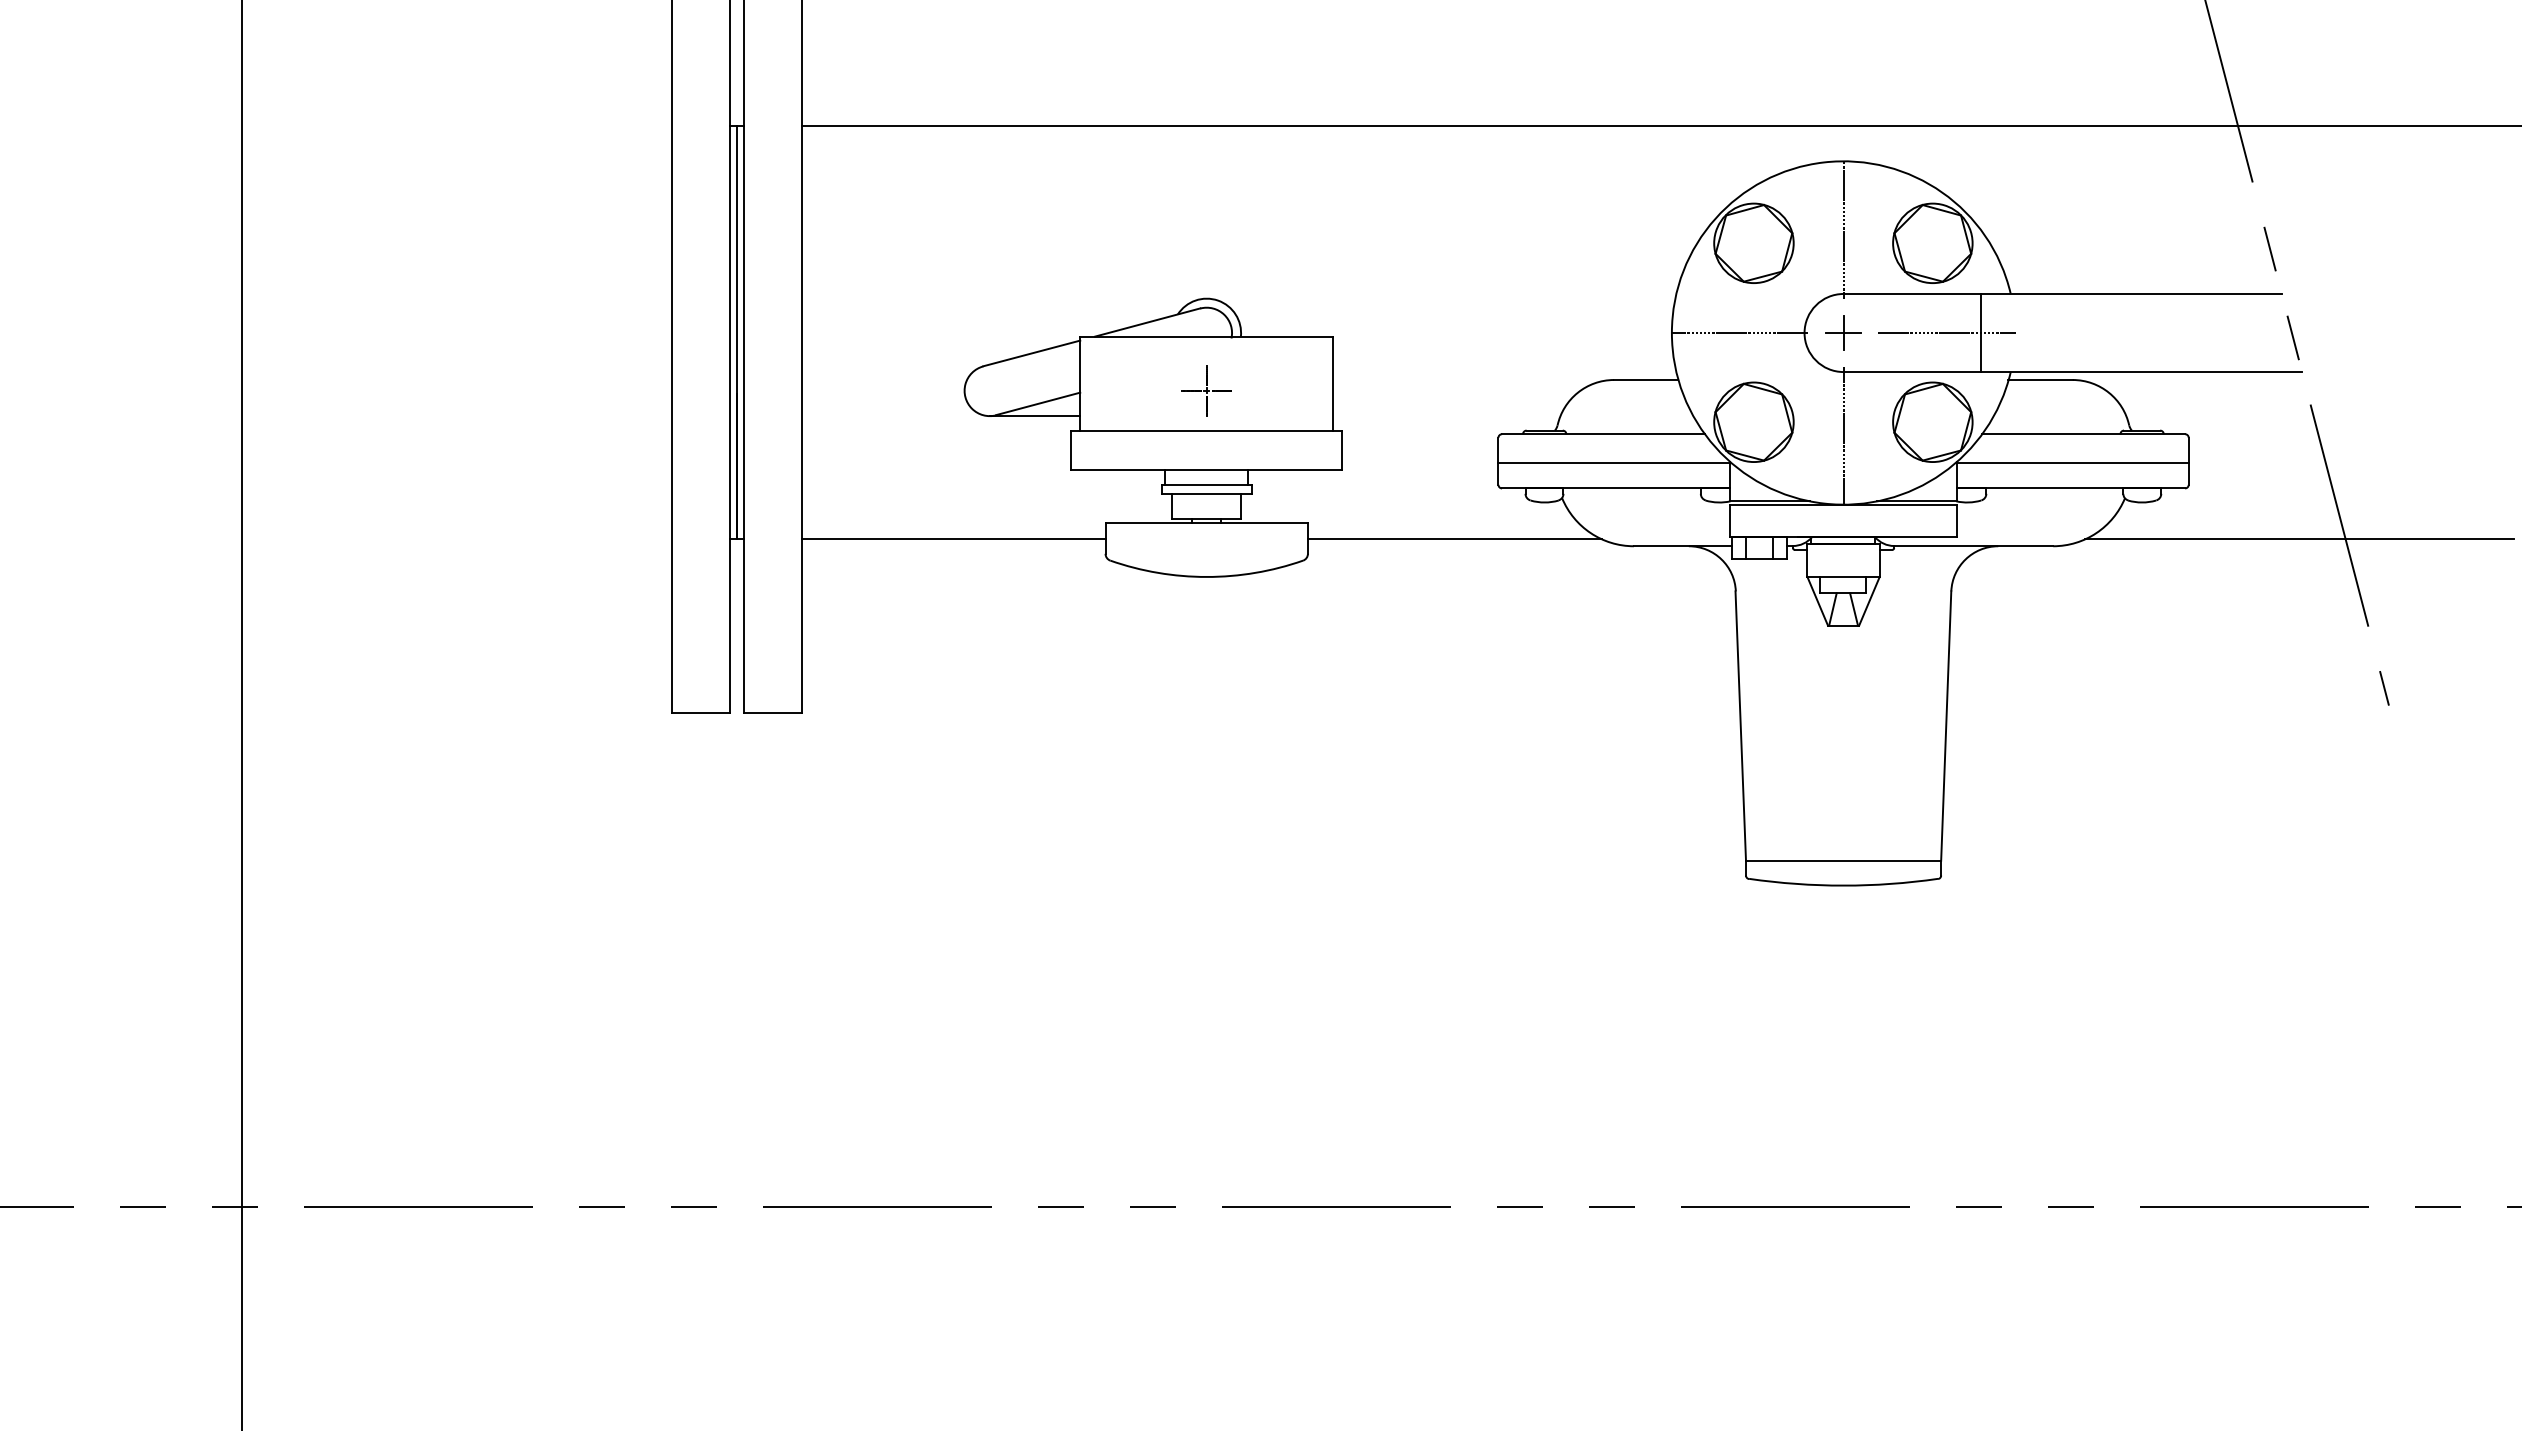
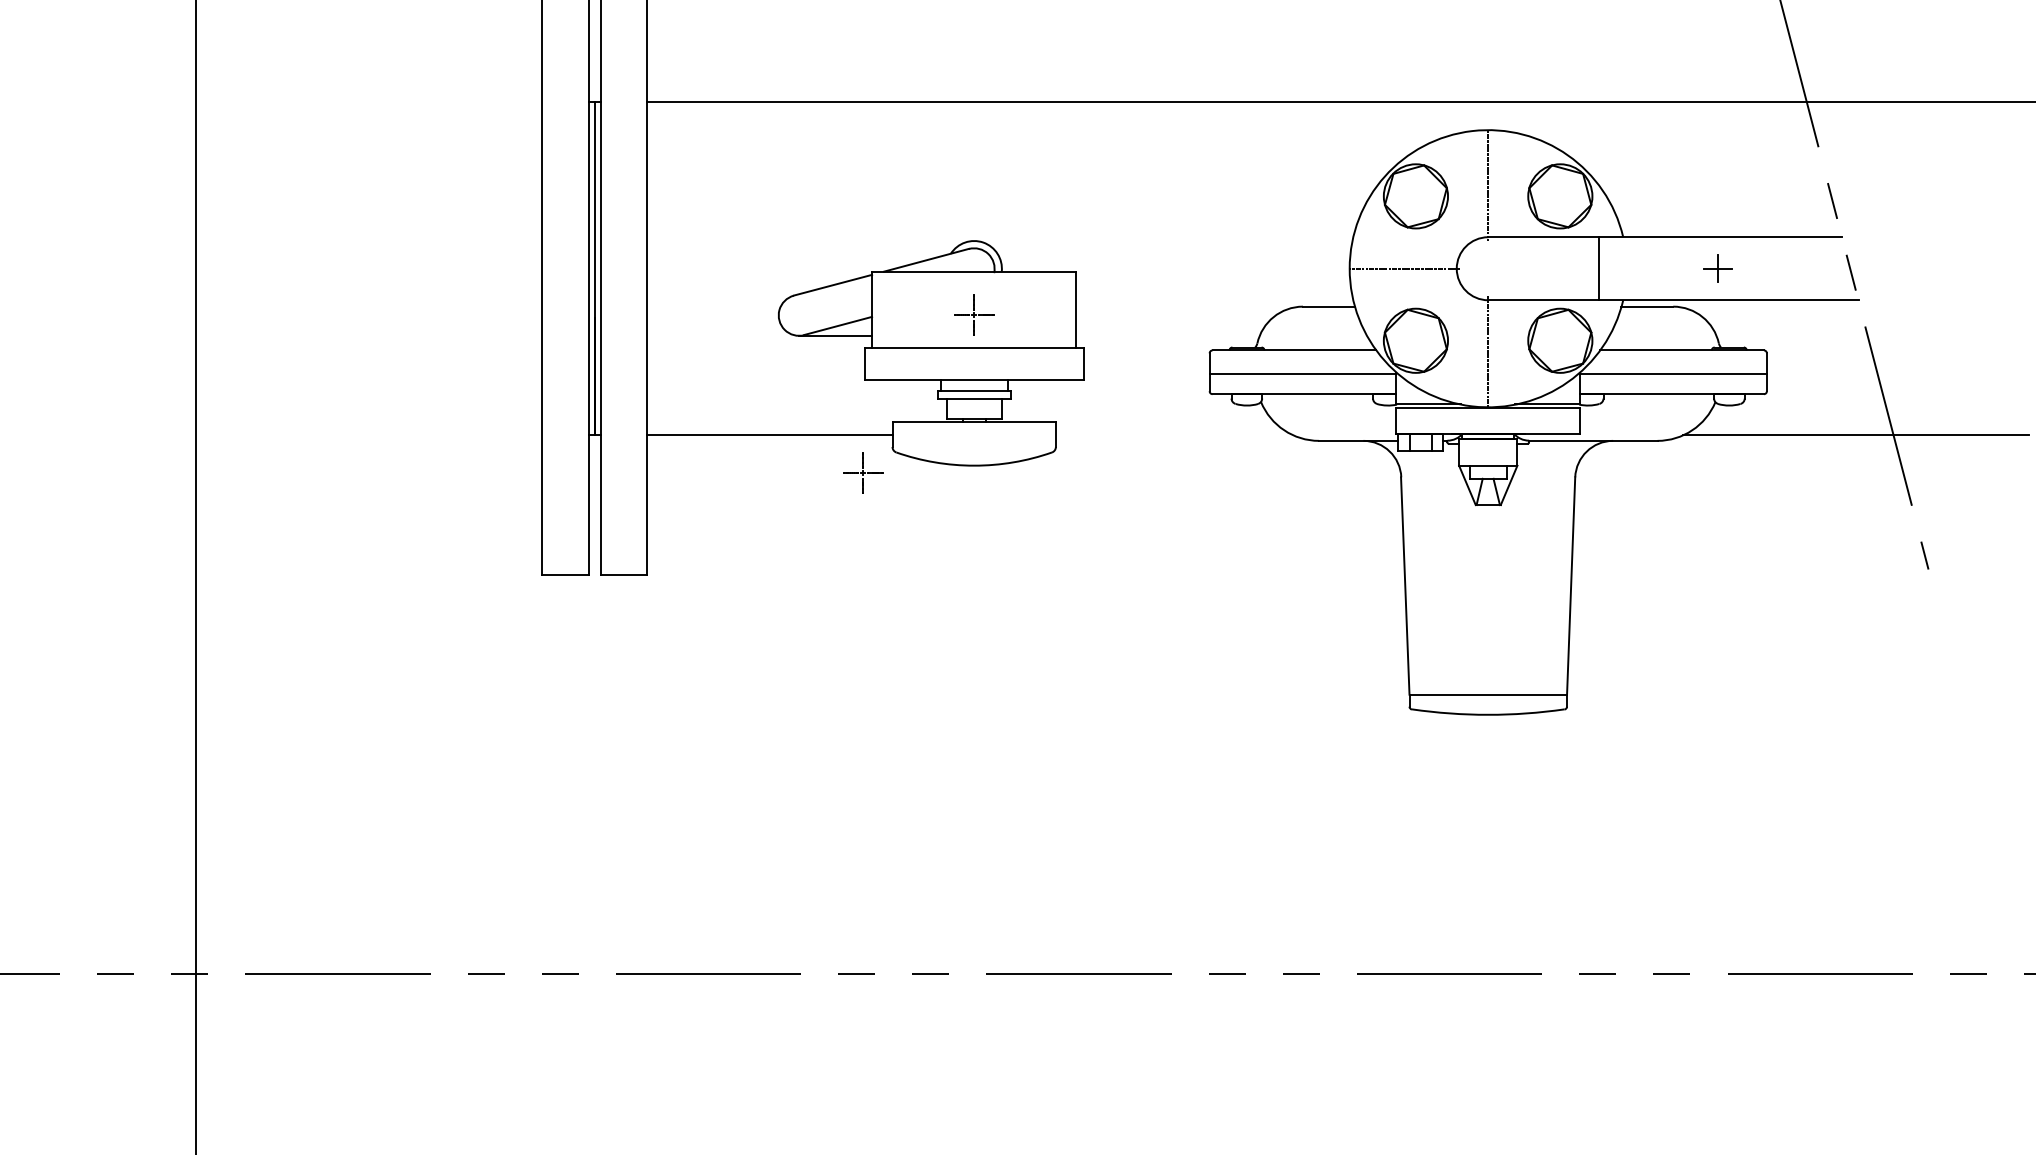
part: (1842, 332) -> (1717, 268), moved
line: (1946, 332) -> (1571, 268), removed
line: (1454, 539) -> (1174, 435), removed
part: (1069, 585) -> (863, 472), added

